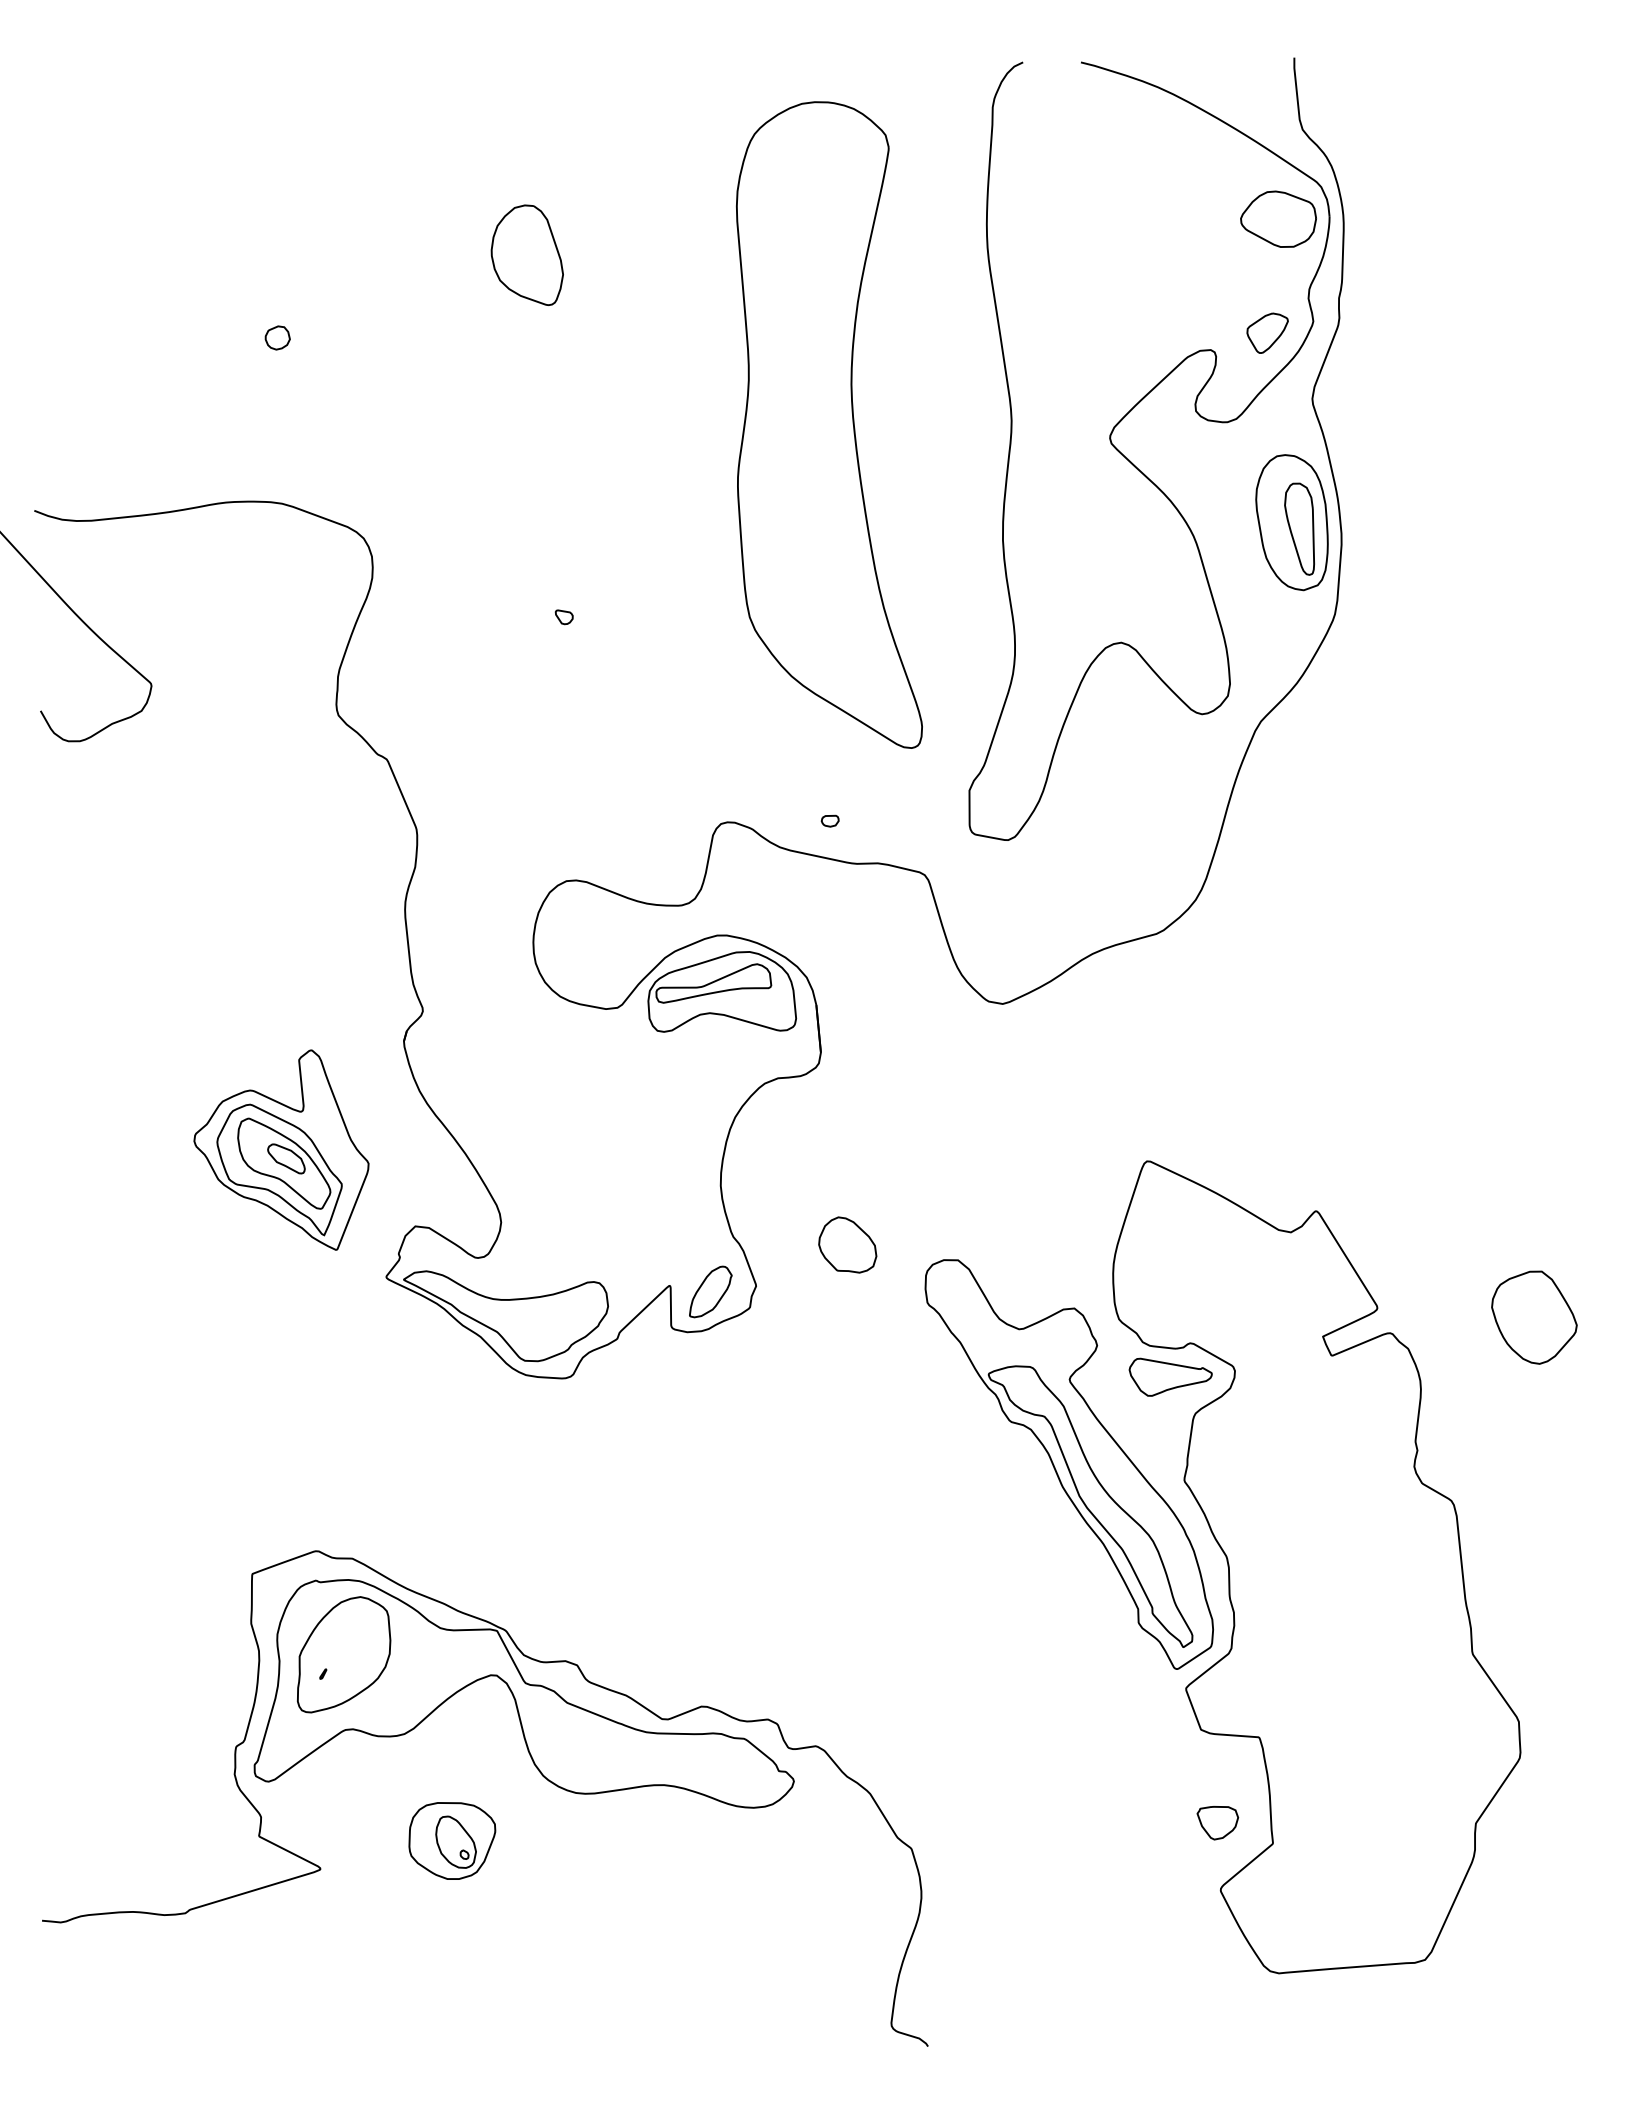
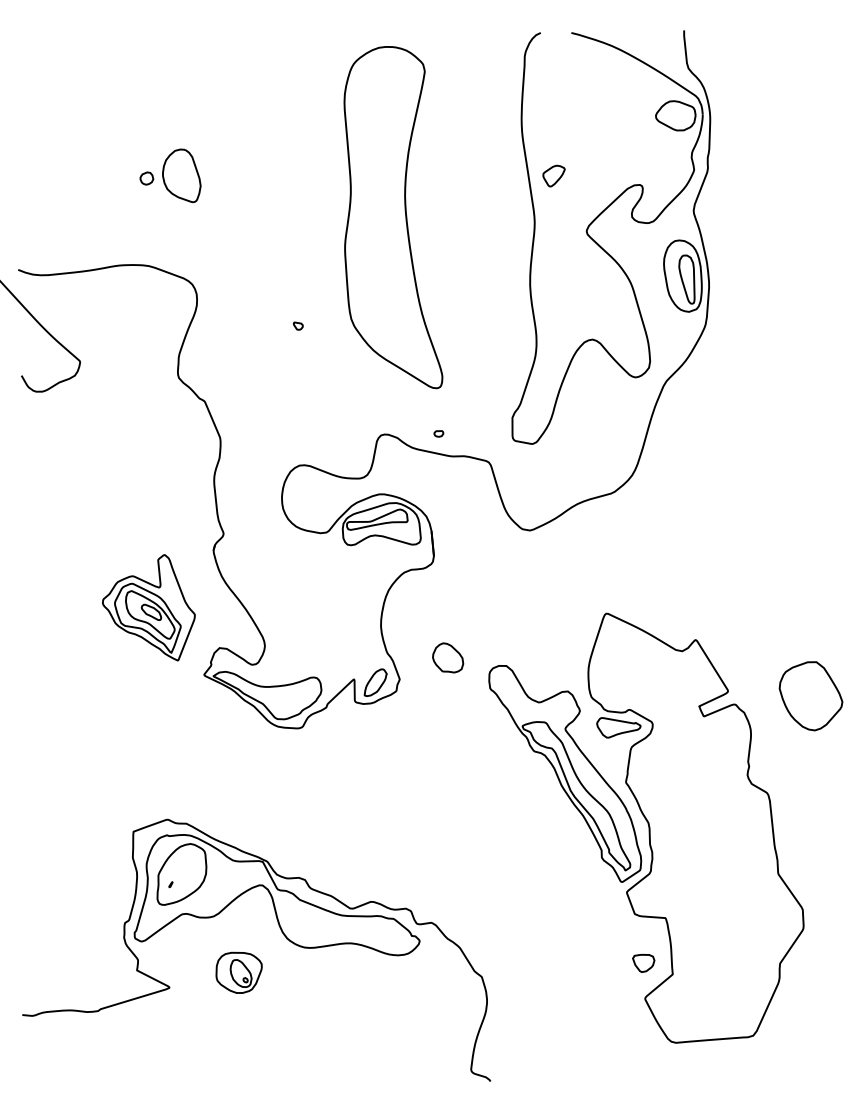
part: (526, 254) -> (181, 175), moved
part: (1266, 332) -> (553, 175), moved
part: (829, 424) -> (393, 217), moved
part: (1533, 1318) -> (810, 696), size x1.4

